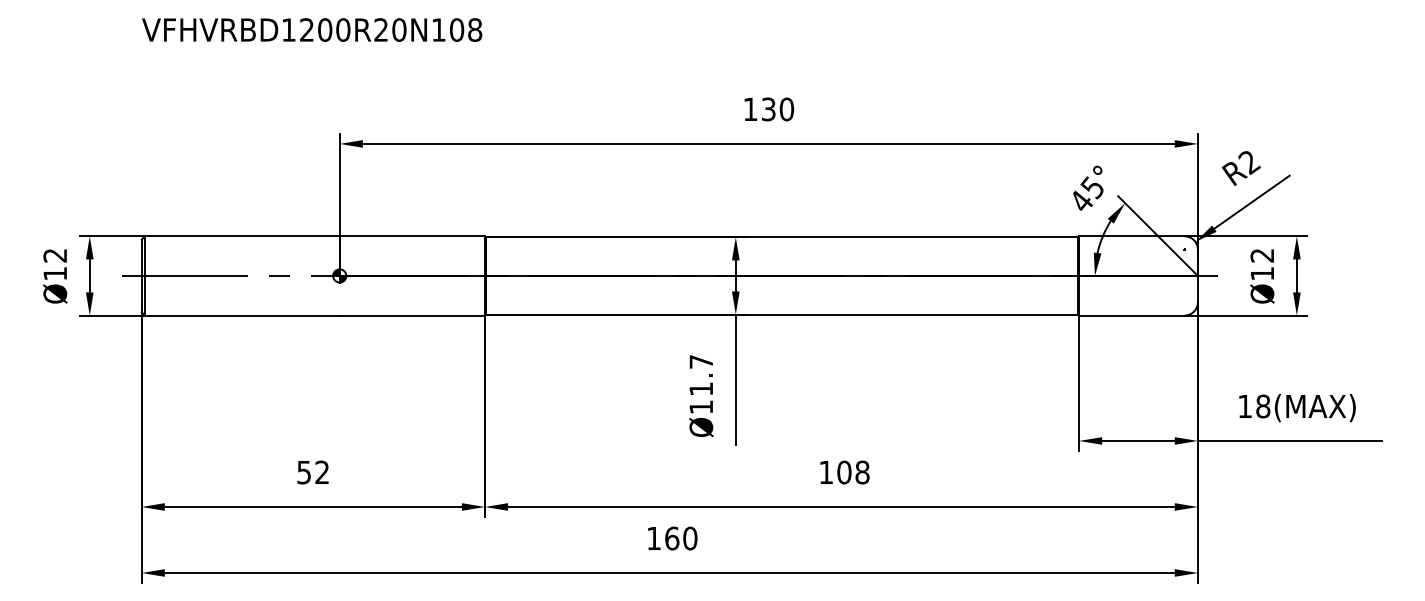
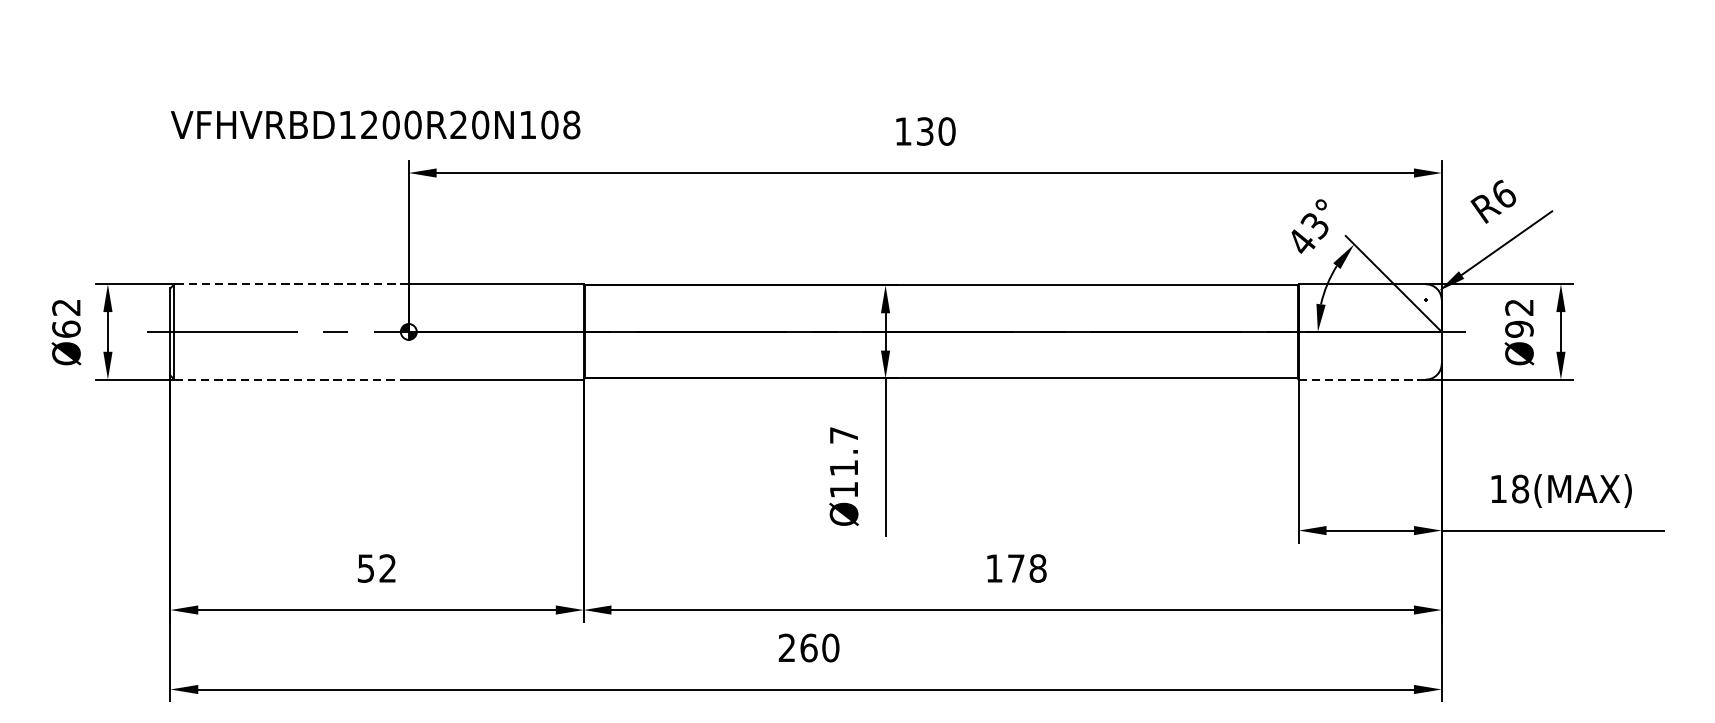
text: (312, 29) -> (376, 124), moved
text: (1249, 162) -> (1503, 195), R2 -> R6
text: (1091, 187) -> (1313, 225), 45° -> 43°
line: (241, 236) -> (290, 284), solid -> dashed
text: (55, 273) -> (66, 329), Ø12 -> Ø62
text: (1262, 273) -> (1519, 329), Ø12 -> Ø92
line: (242, 315) -> (291, 379), solid -> dashed
line: (1131, 315) -> (1361, 379), solid -> dashed
text: (844, 472) -> (1016, 568), 108 -> 178
text: (653, 537) -> (786, 646), 160 -> 260

